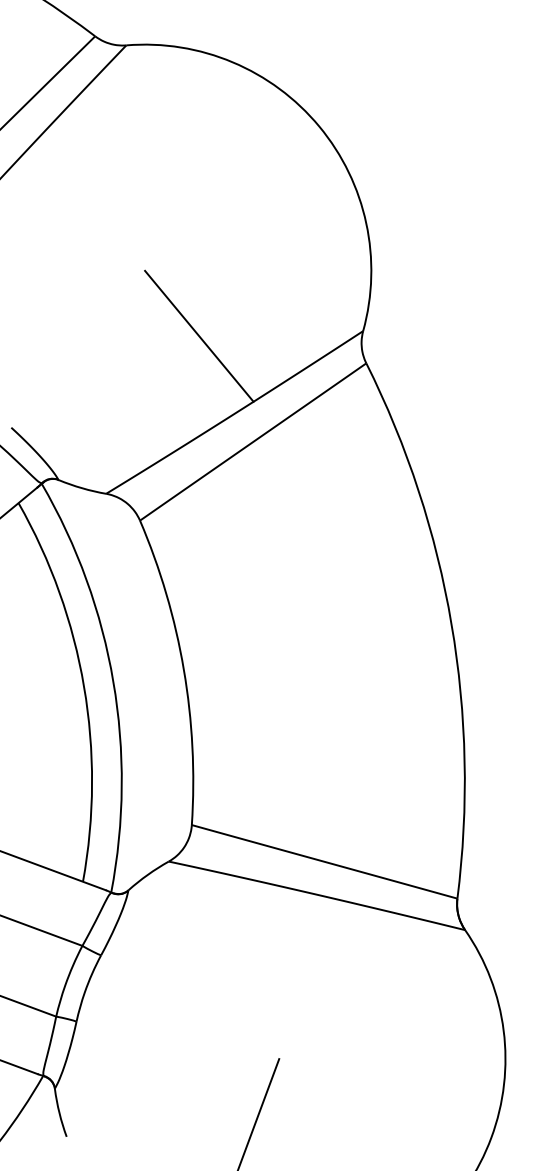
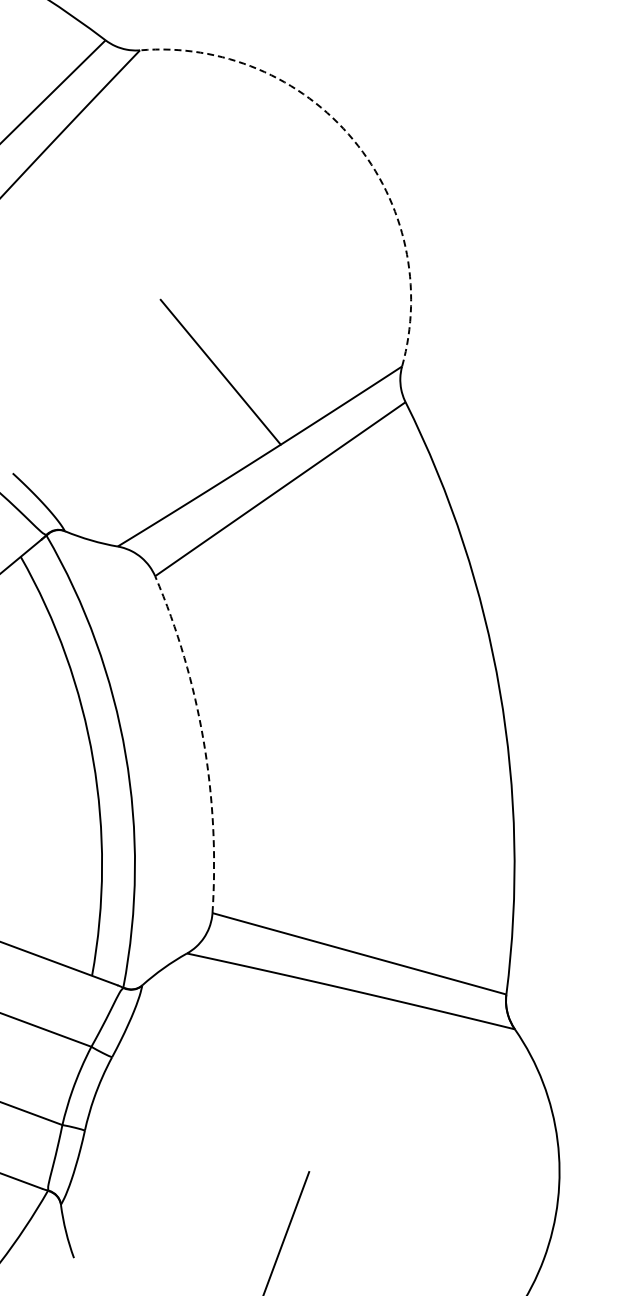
arc: (319, 126) -> (353, 140), solid -> dashed
arc: (183, 669) -> (203, 741), solid -> dashed

